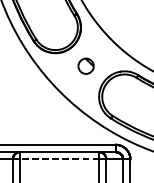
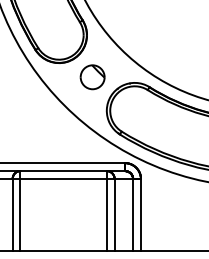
part: (85, 66) -> (92, 77), size x1.43
line: (59, 159) -> (63, 179), dashed -> solid

